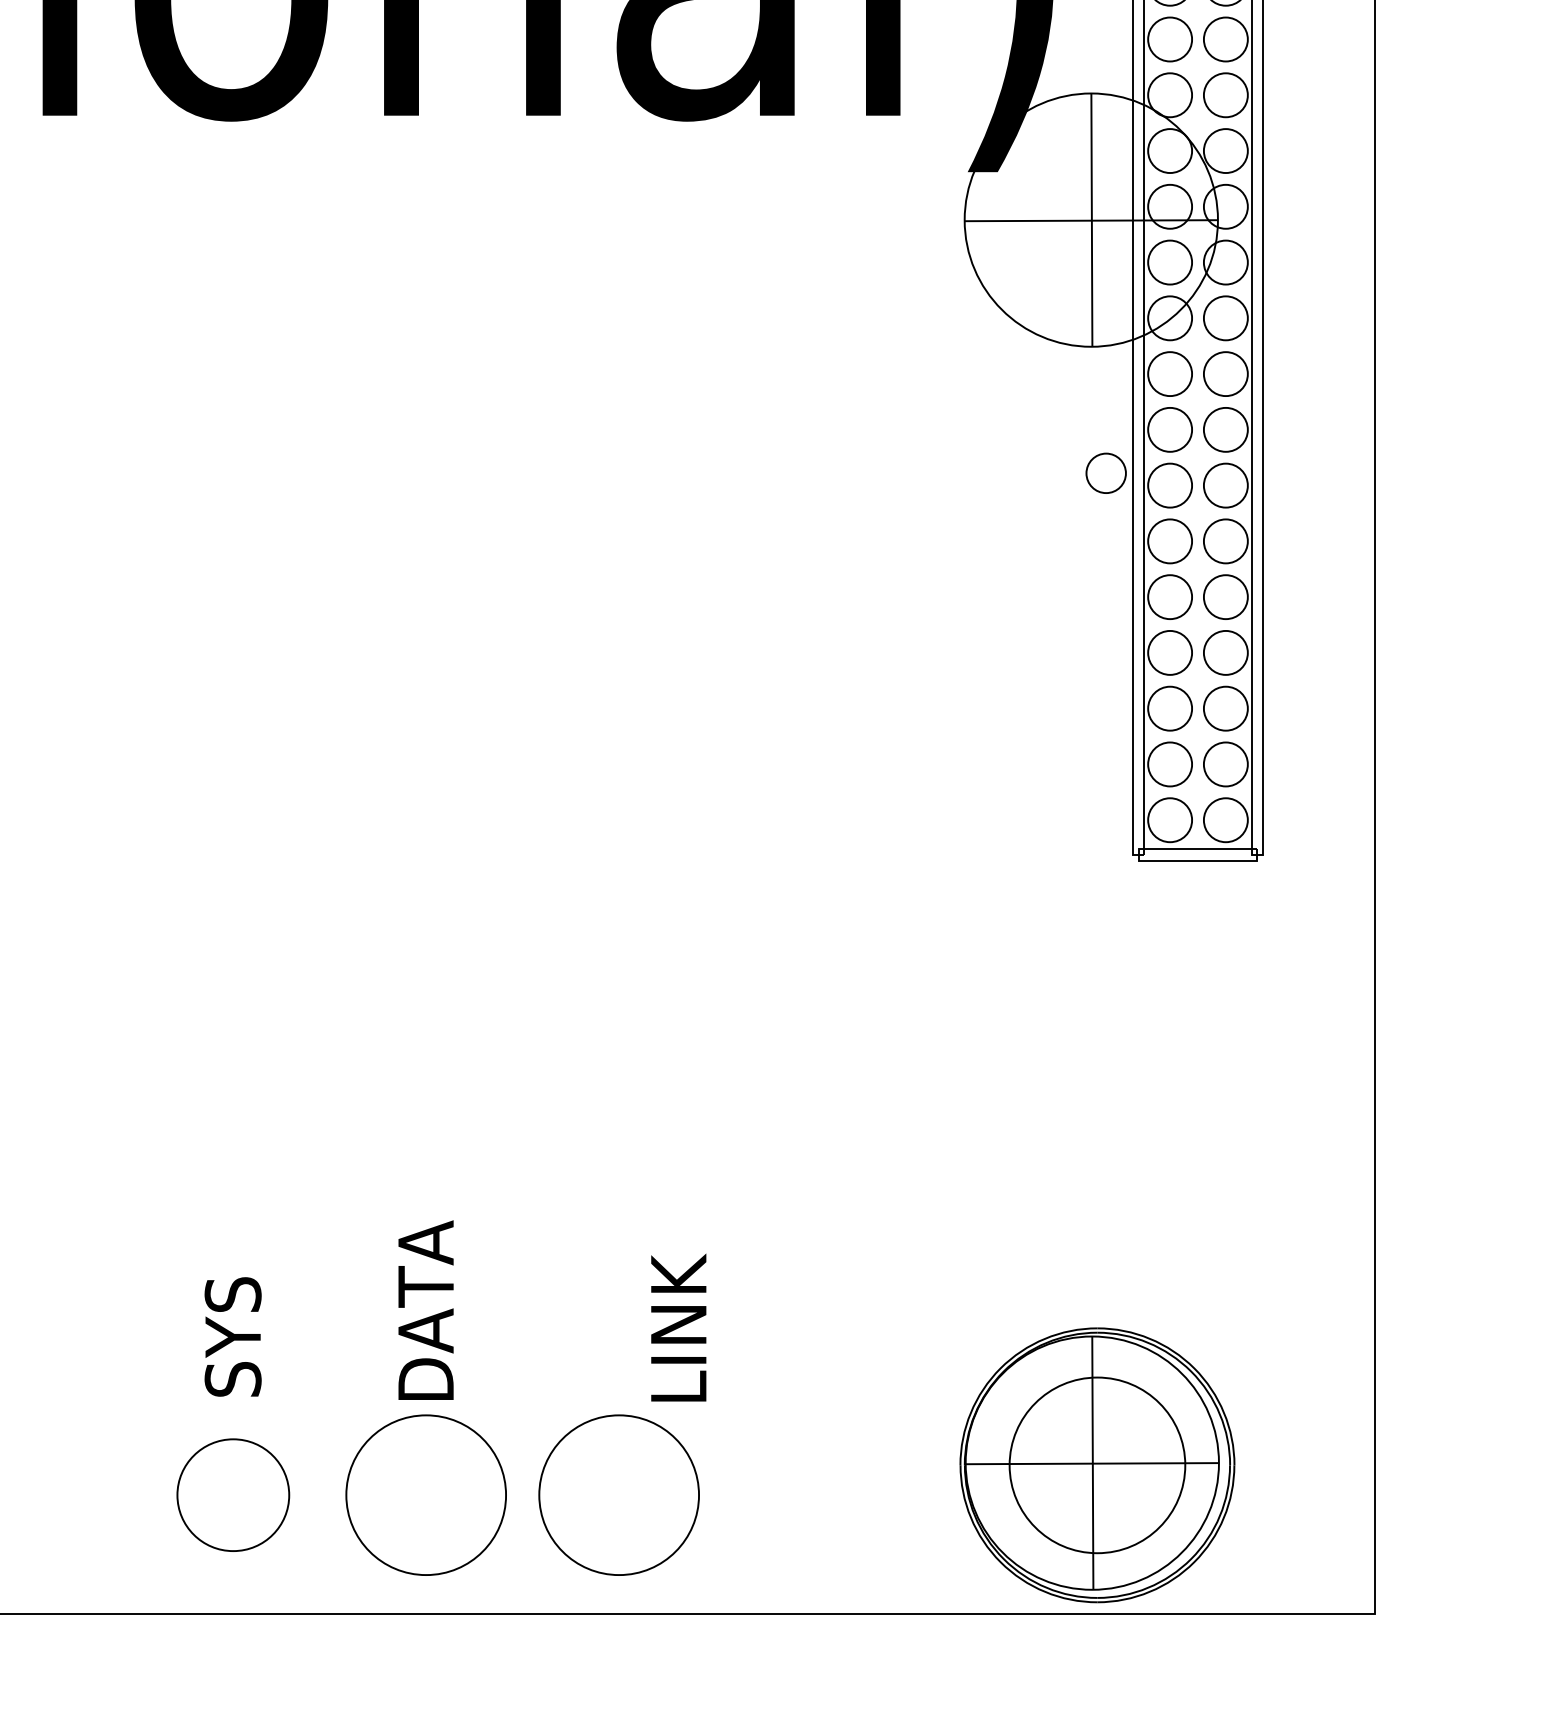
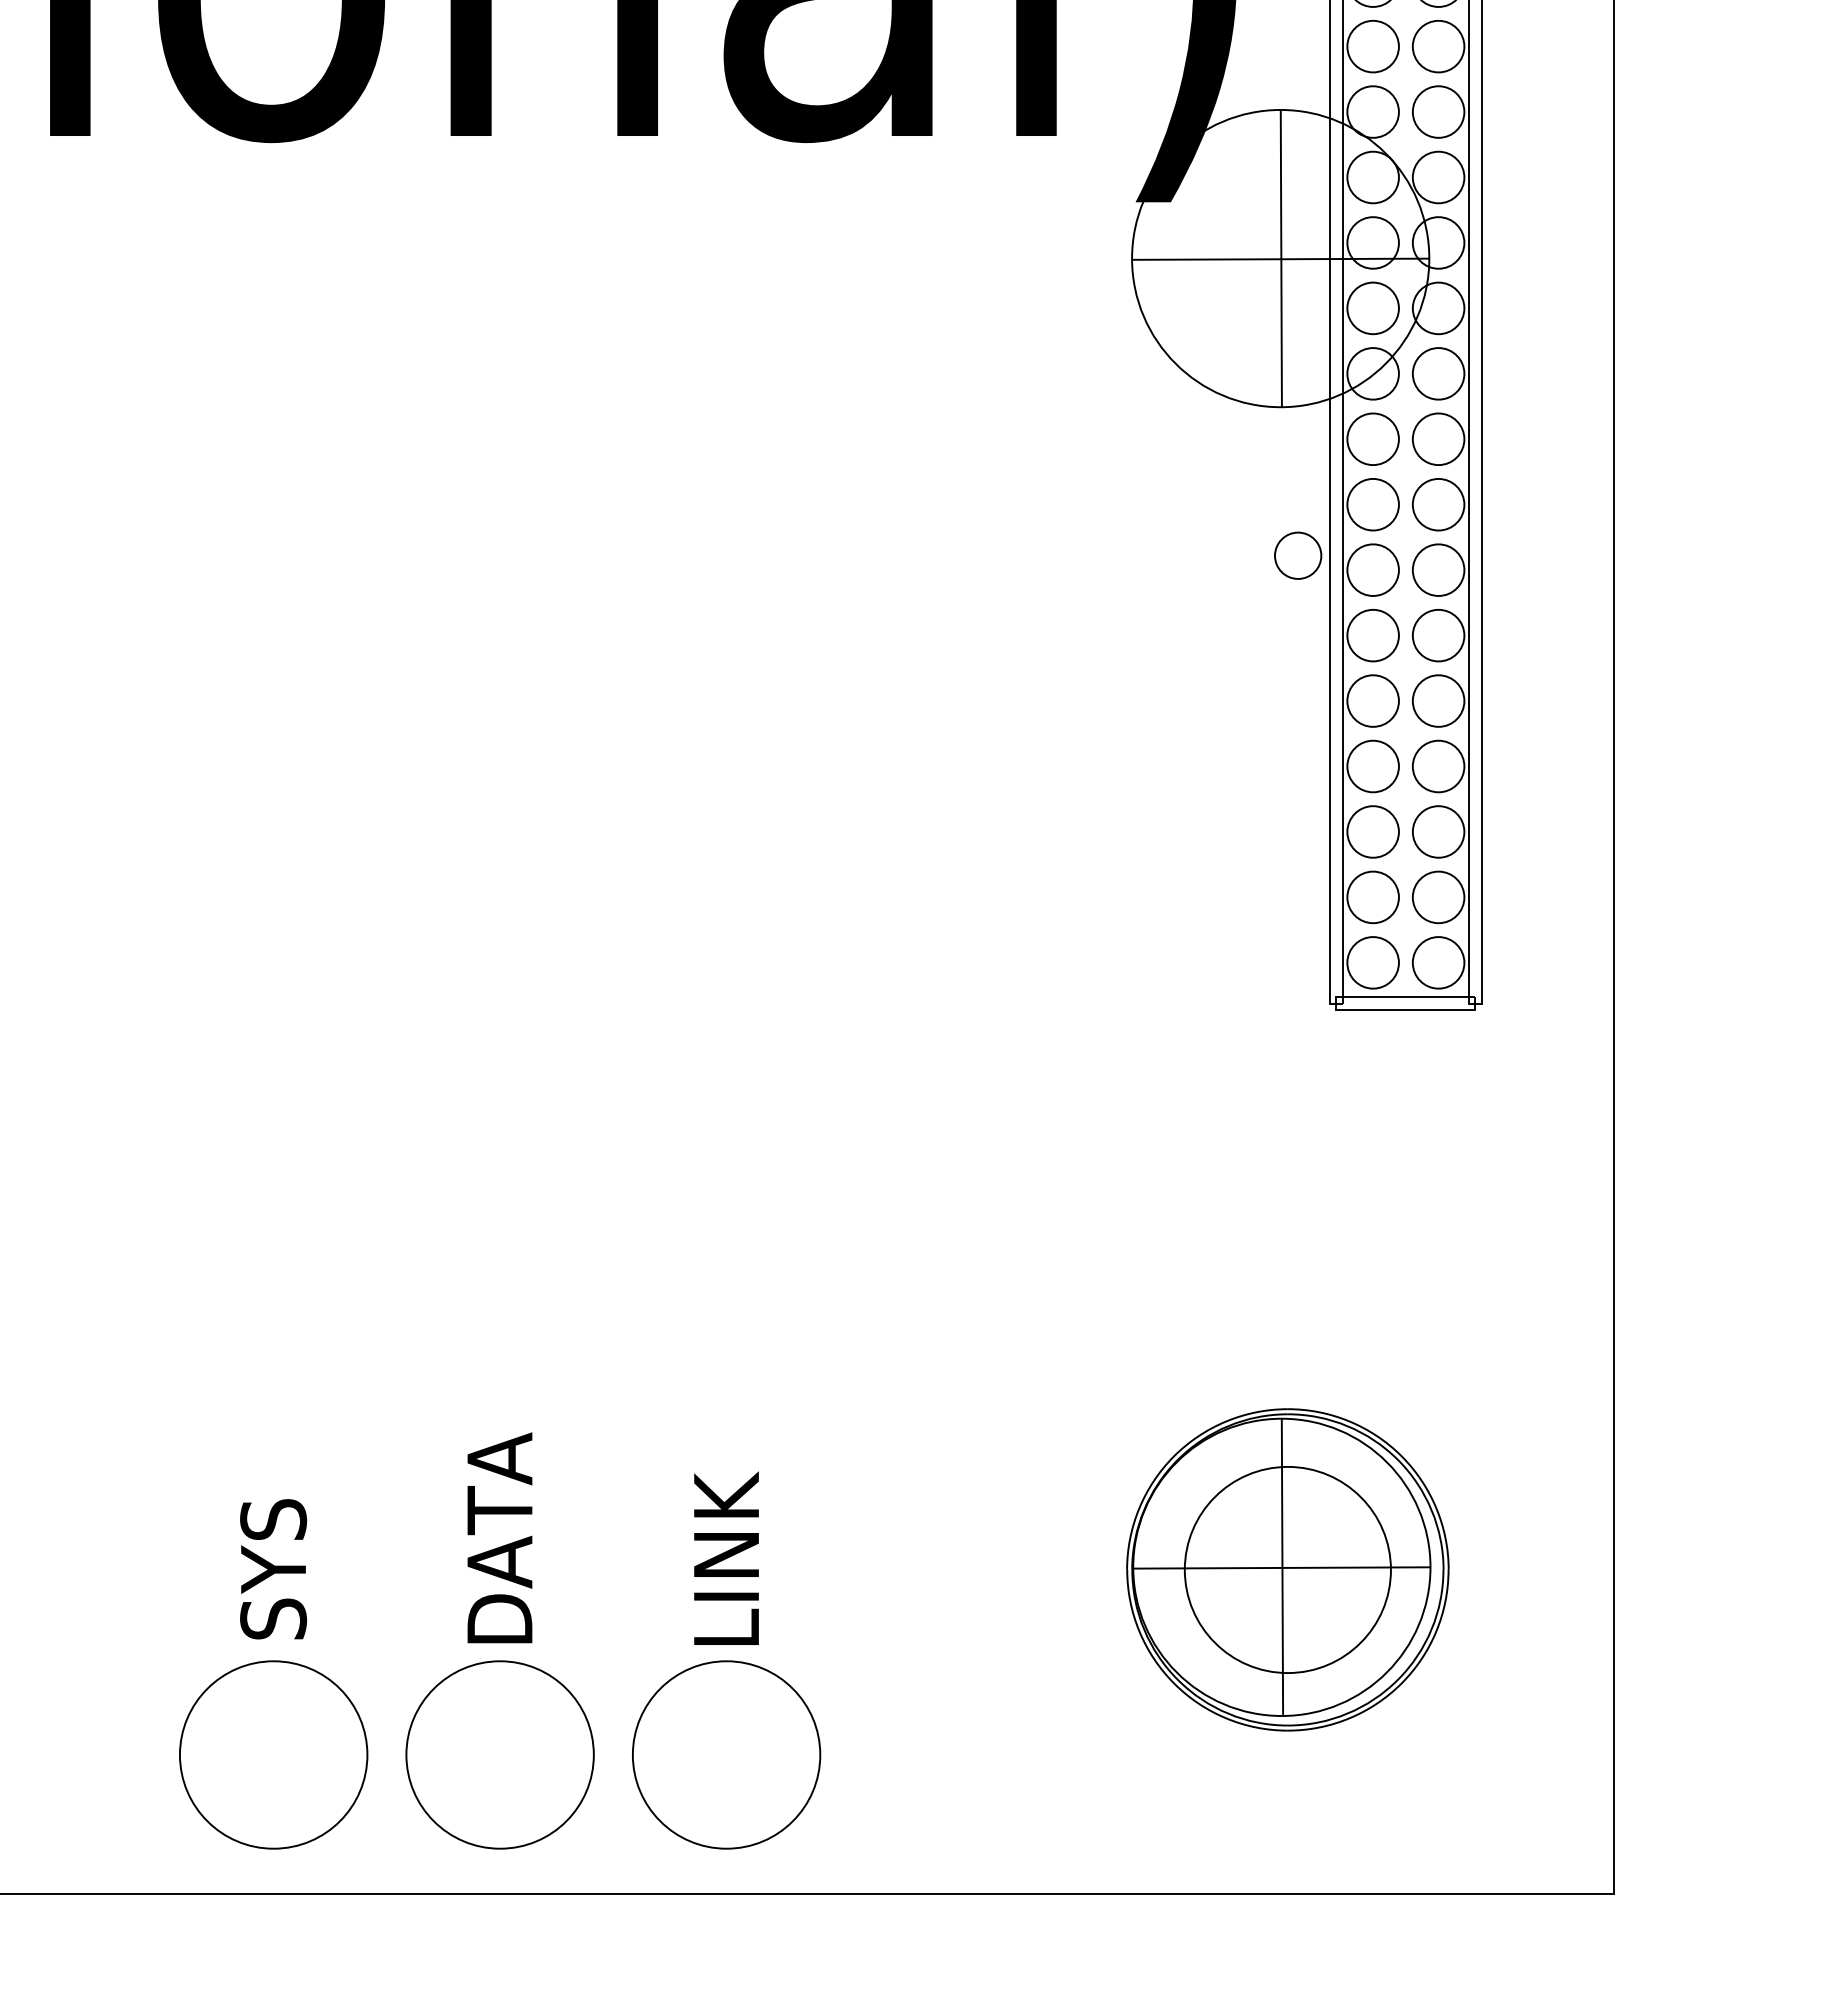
text: (678, 1326) -> (726, 1557), moved
part: (1097, 1464) -> (1287, 1569), moved
part: (233, 1494) -> (273, 1754), size x1.43

